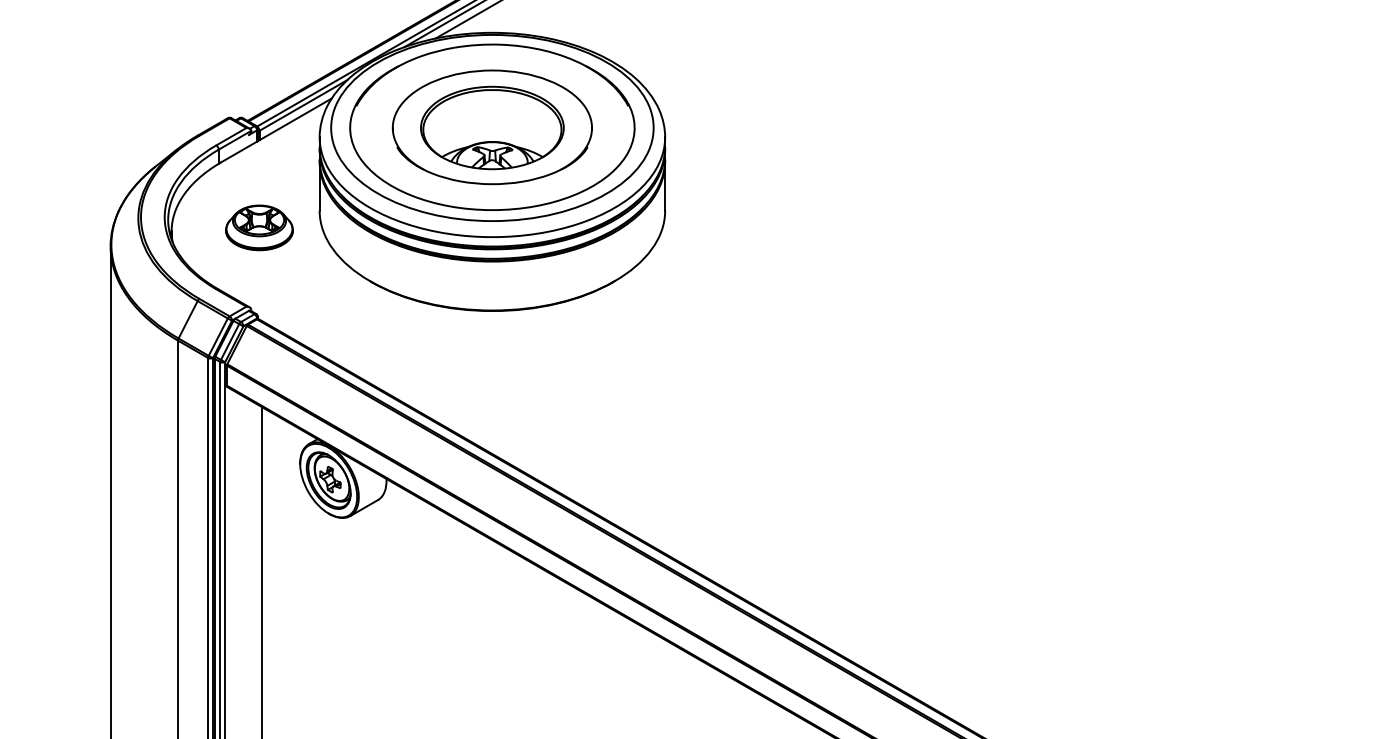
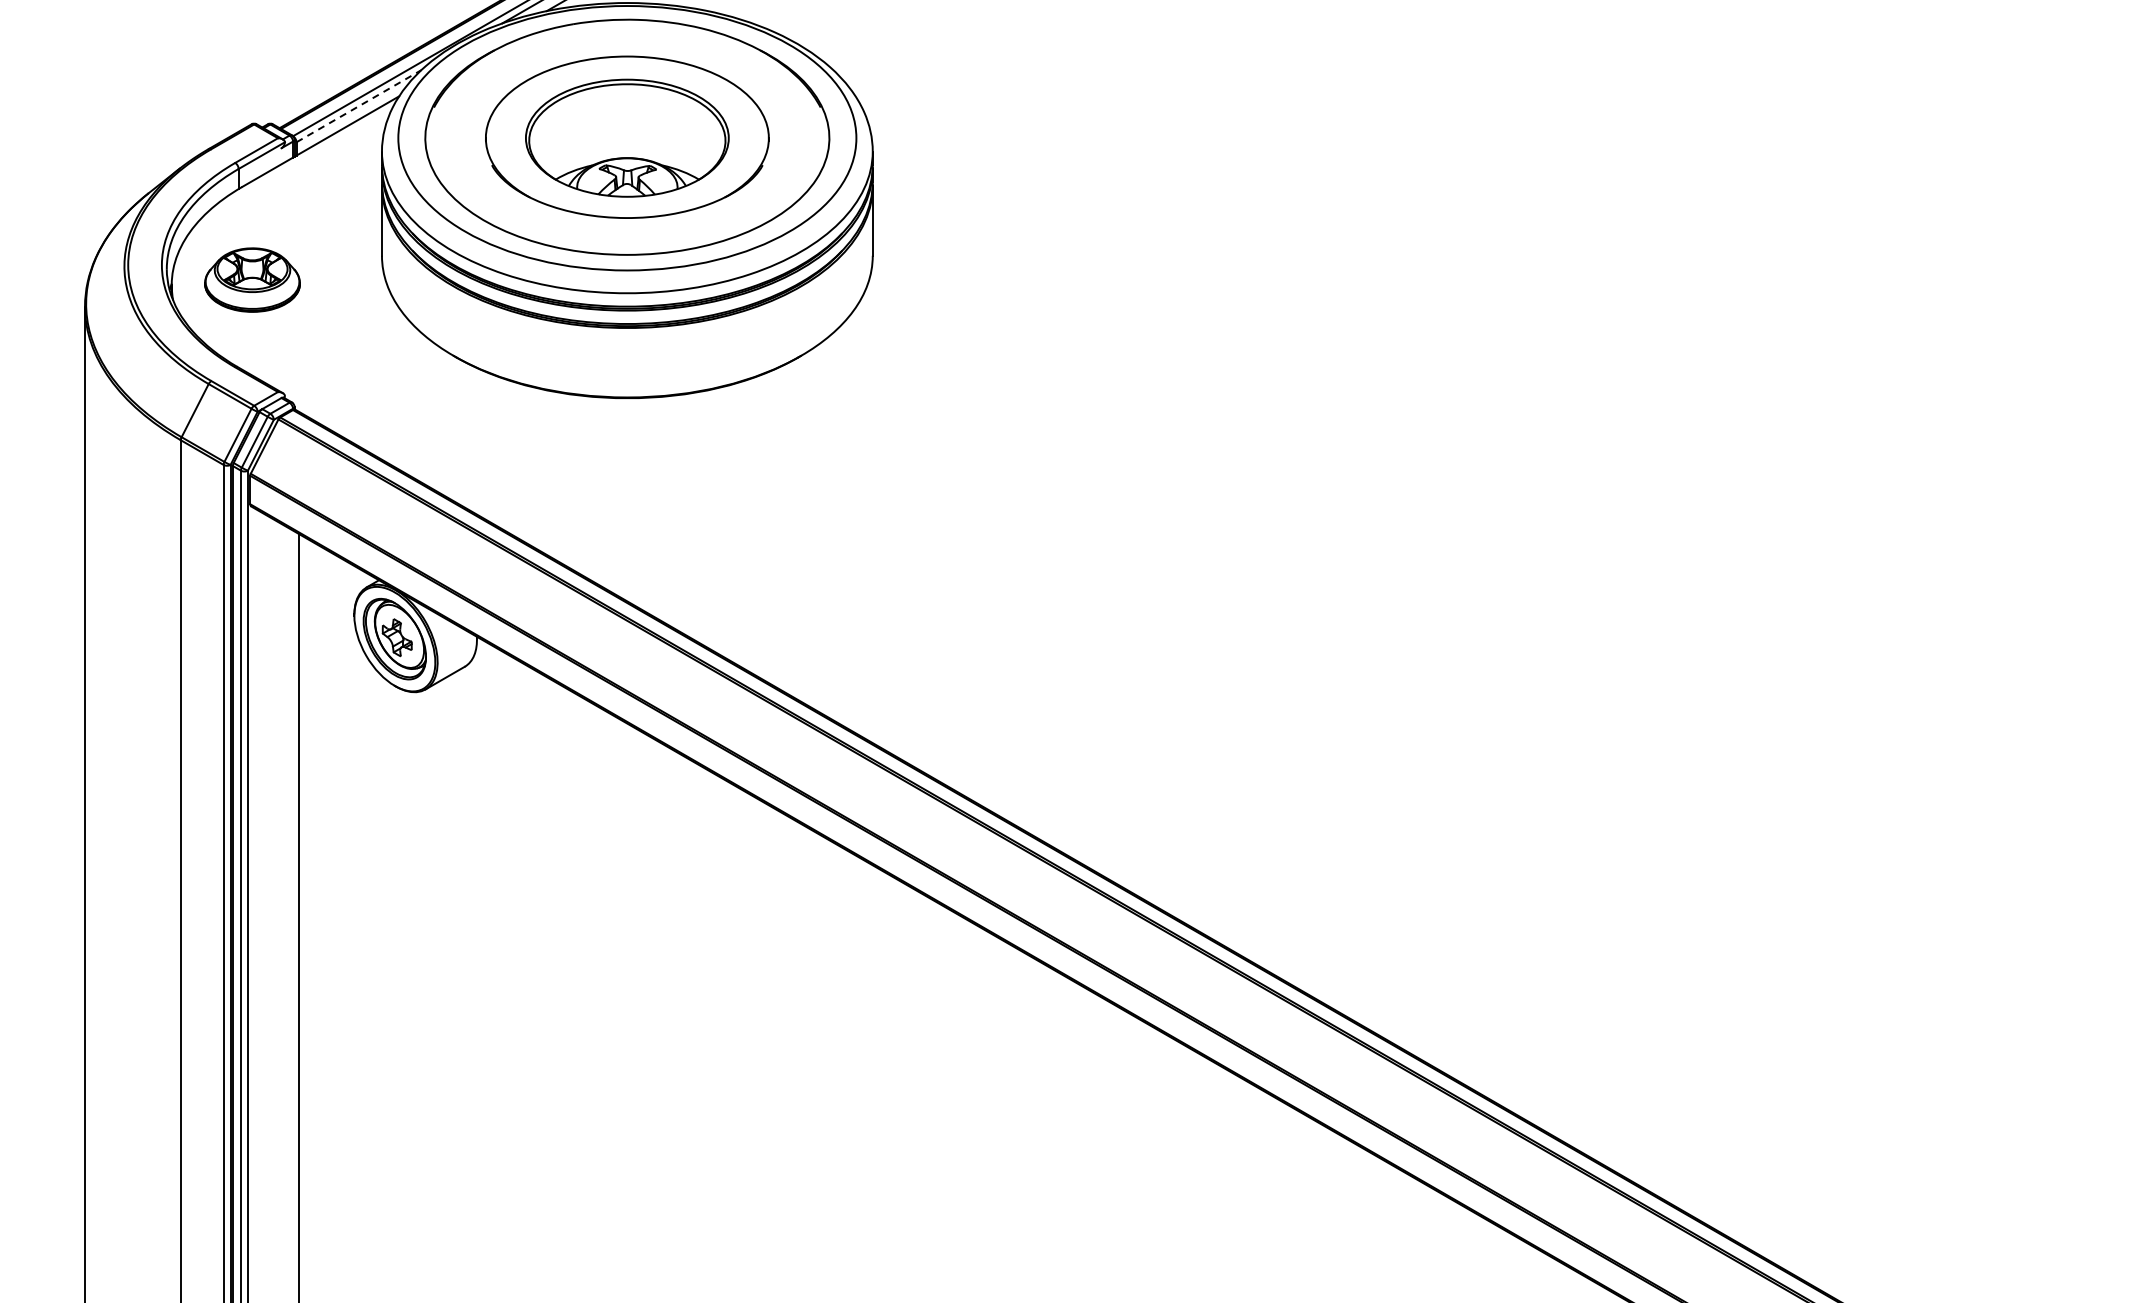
line: (303, 105) -> (359, 106), solid -> dashed
part: (259, 227) -> (252, 279), moved

